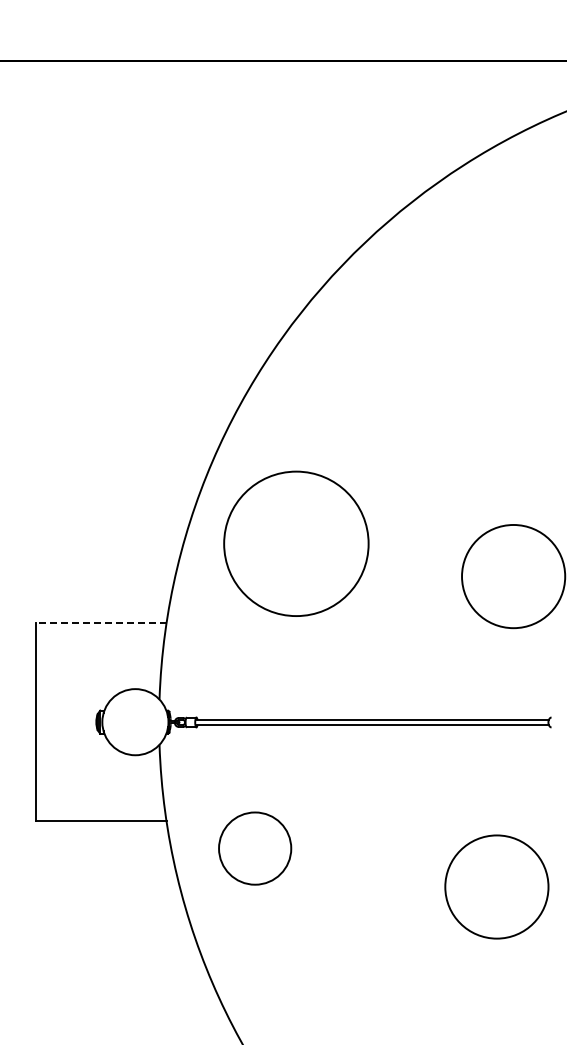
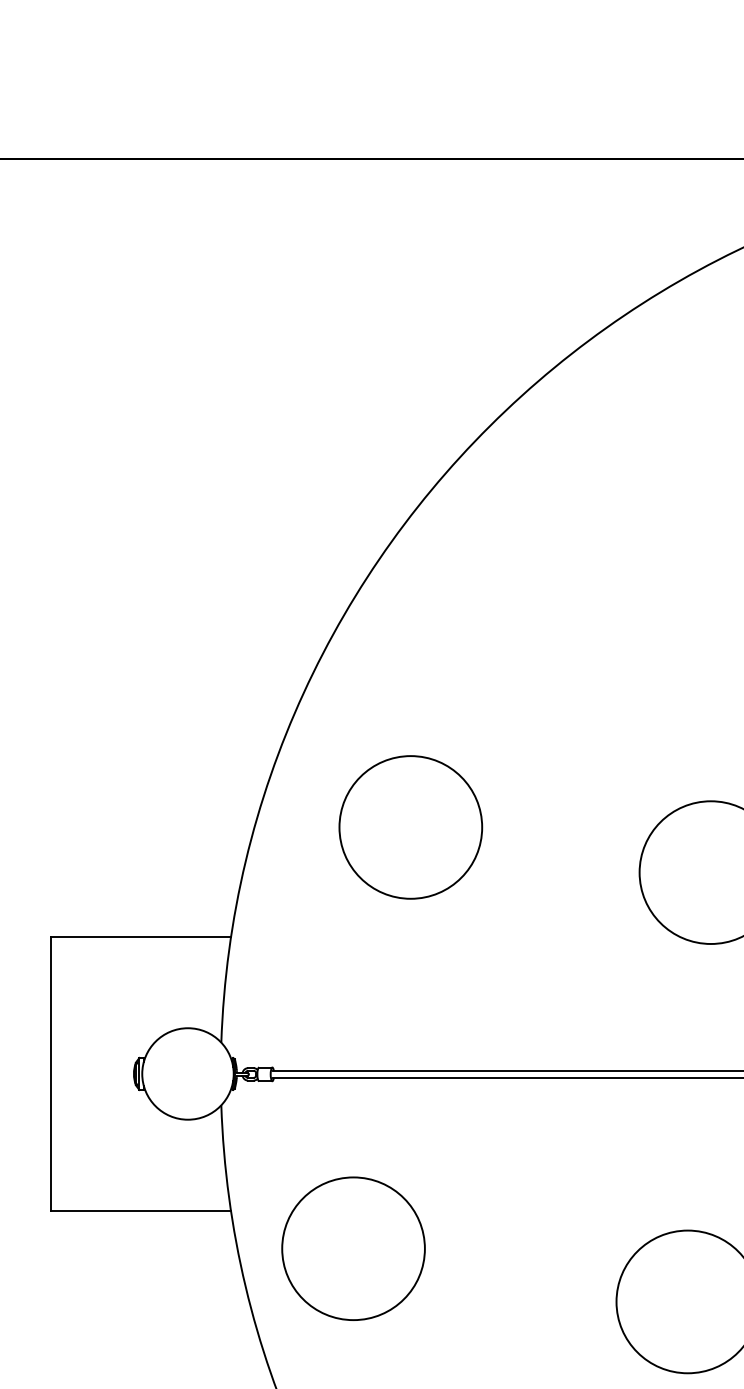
circle: (296, 543) -> (410, 826), size x0.71
line: (100, 622) -> (139, 936), dashed -> solid
circle: (254, 848) -> (352, 1248), size x1.43

